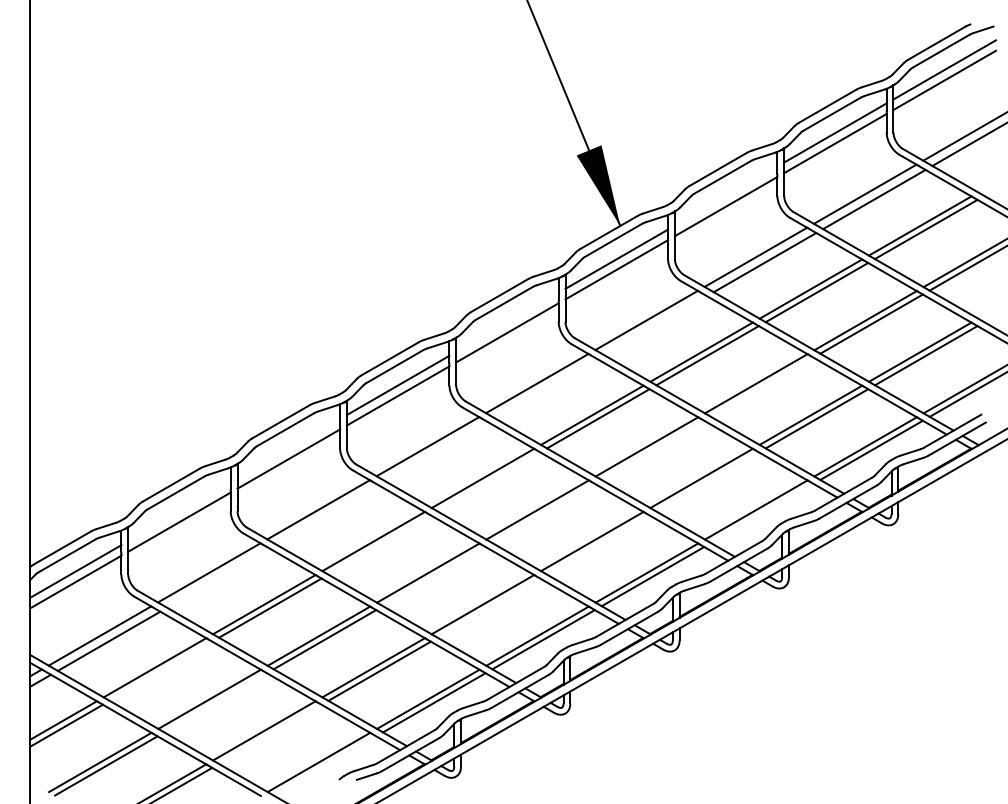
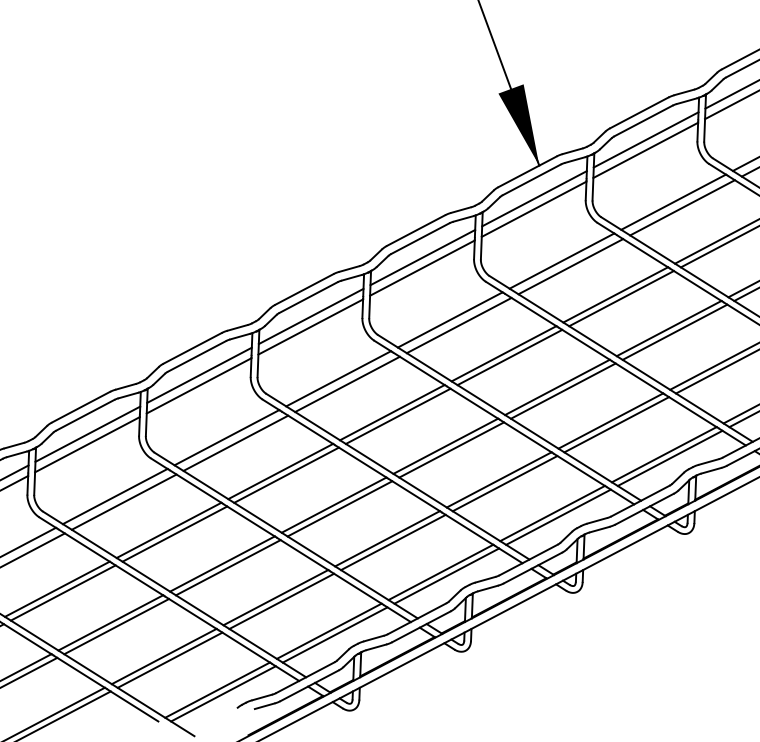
line: (725, 195) -> (645, 139), added
line: (507, 321) -> (422, 256), added
line: (655, 325) -> (570, 266), added
line: (762, 386) -> (675, 331), added
line: (546, 388) -> (459, 325), added
line: (288, 448) -> (199, 375), added
line: (652, 449) -> (562, 390), added
line: (436, 451) -> (346, 383), added
line: (488, 481) -> (397, 415), added
line: (707, 481) -> (616, 424), added
line: (179, 511) -> (87, 434), added
line: (543, 513) -> (451, 450), added
line: (762, 513) -> (670, 458), added
line: (327, 514) -> (235, 442), added
line: (379, 544) -> (286, 474), added
line: (598, 544) -> (505, 483), added
line: (434, 576) -> (340, 508), added
line: (218, 577) -> (124, 501), added
line: (488, 607) -> (392, 541), added
line: (160, 670) -> (62, 592), added
line: (215, 702) -> (116, 626), added
line: (270, 733) -> (170, 659), added
line: (324, 765) -> (223, 693), added

